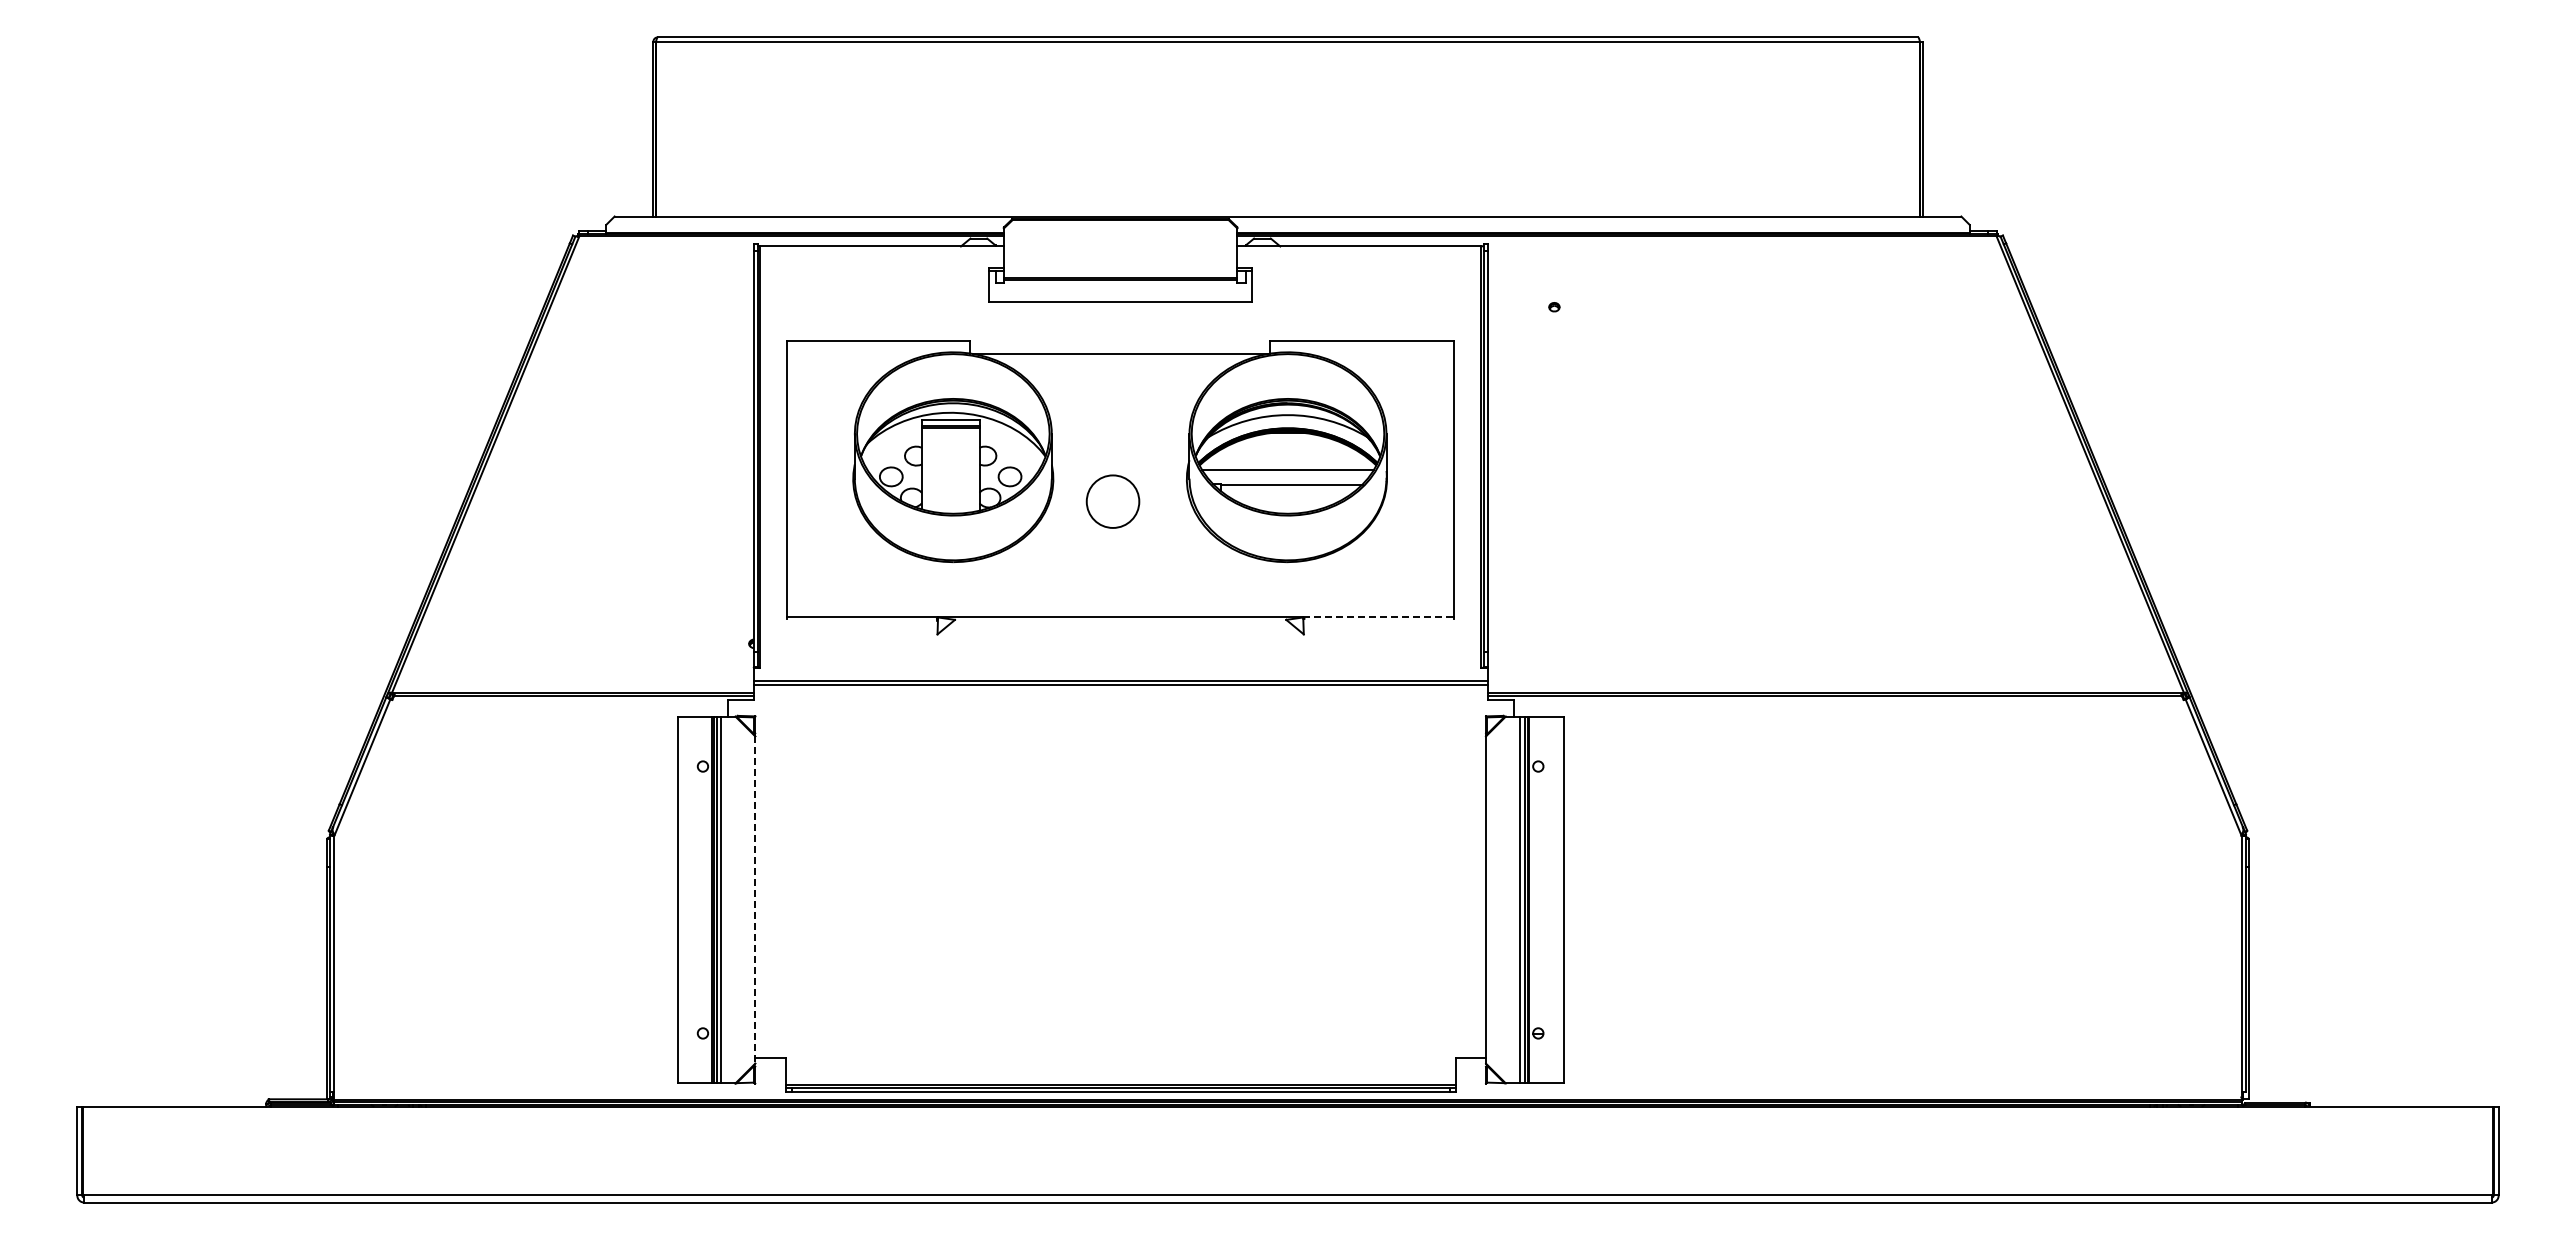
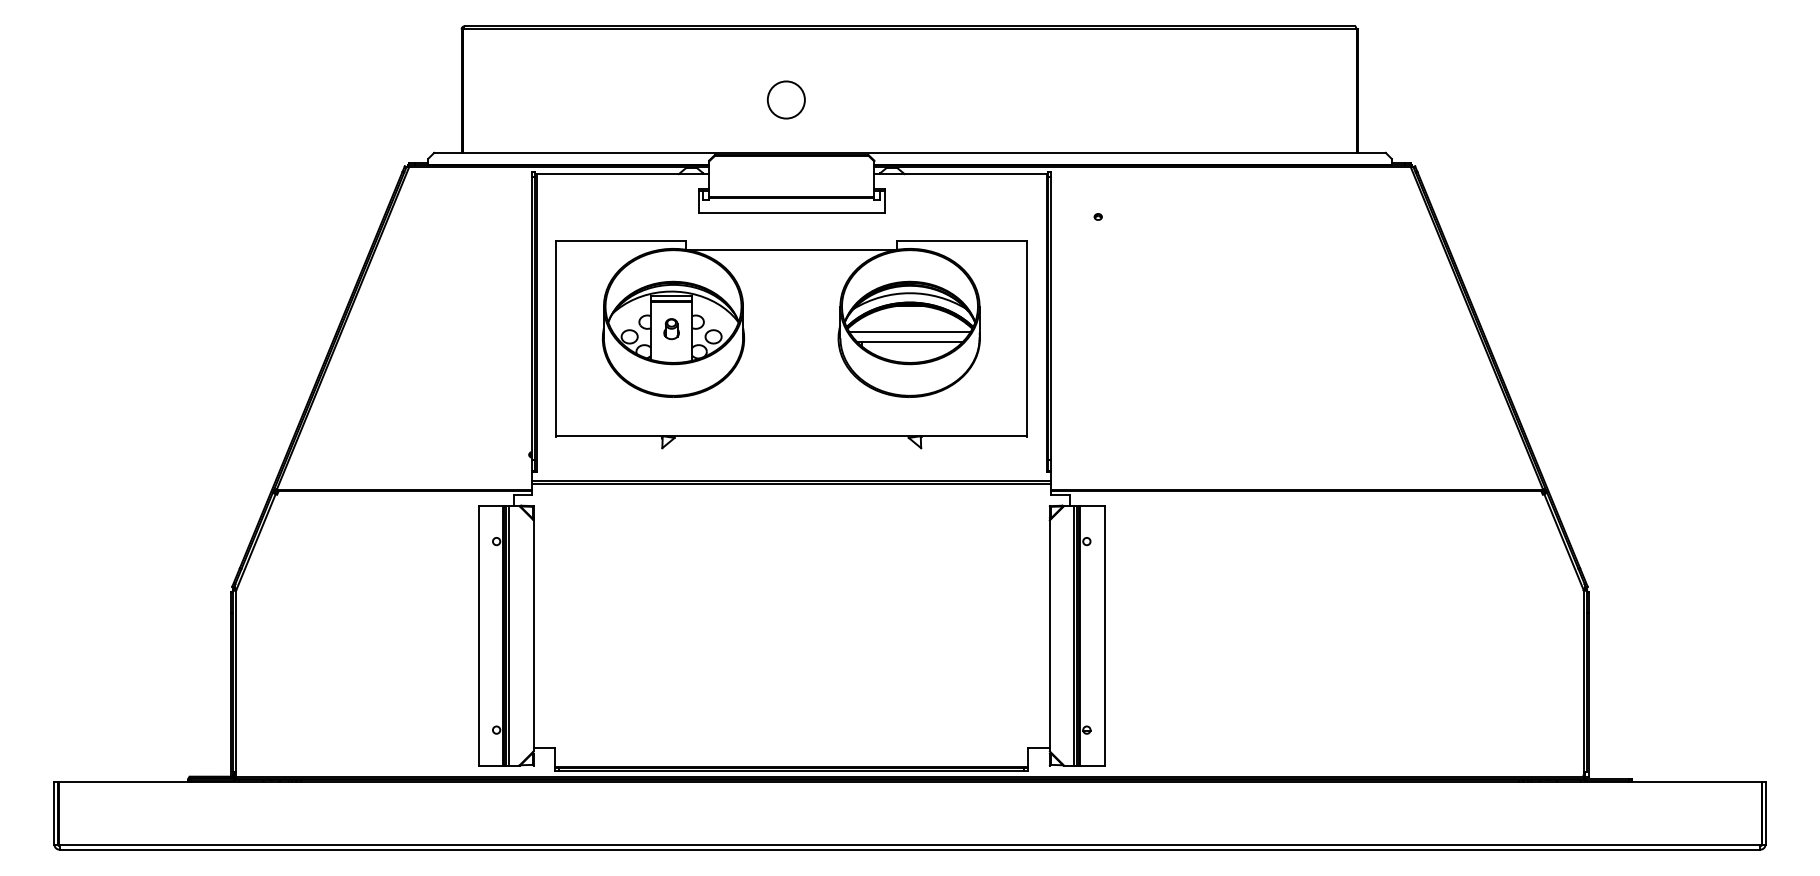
part: (950, 465) -> (671, 328), added
circle: (1112, 501) -> (785, 99), moved
line: (1379, 617) -> (974, 436), dashed -> solid
line: (755, 900) -> (533, 636), dashed -> solid

